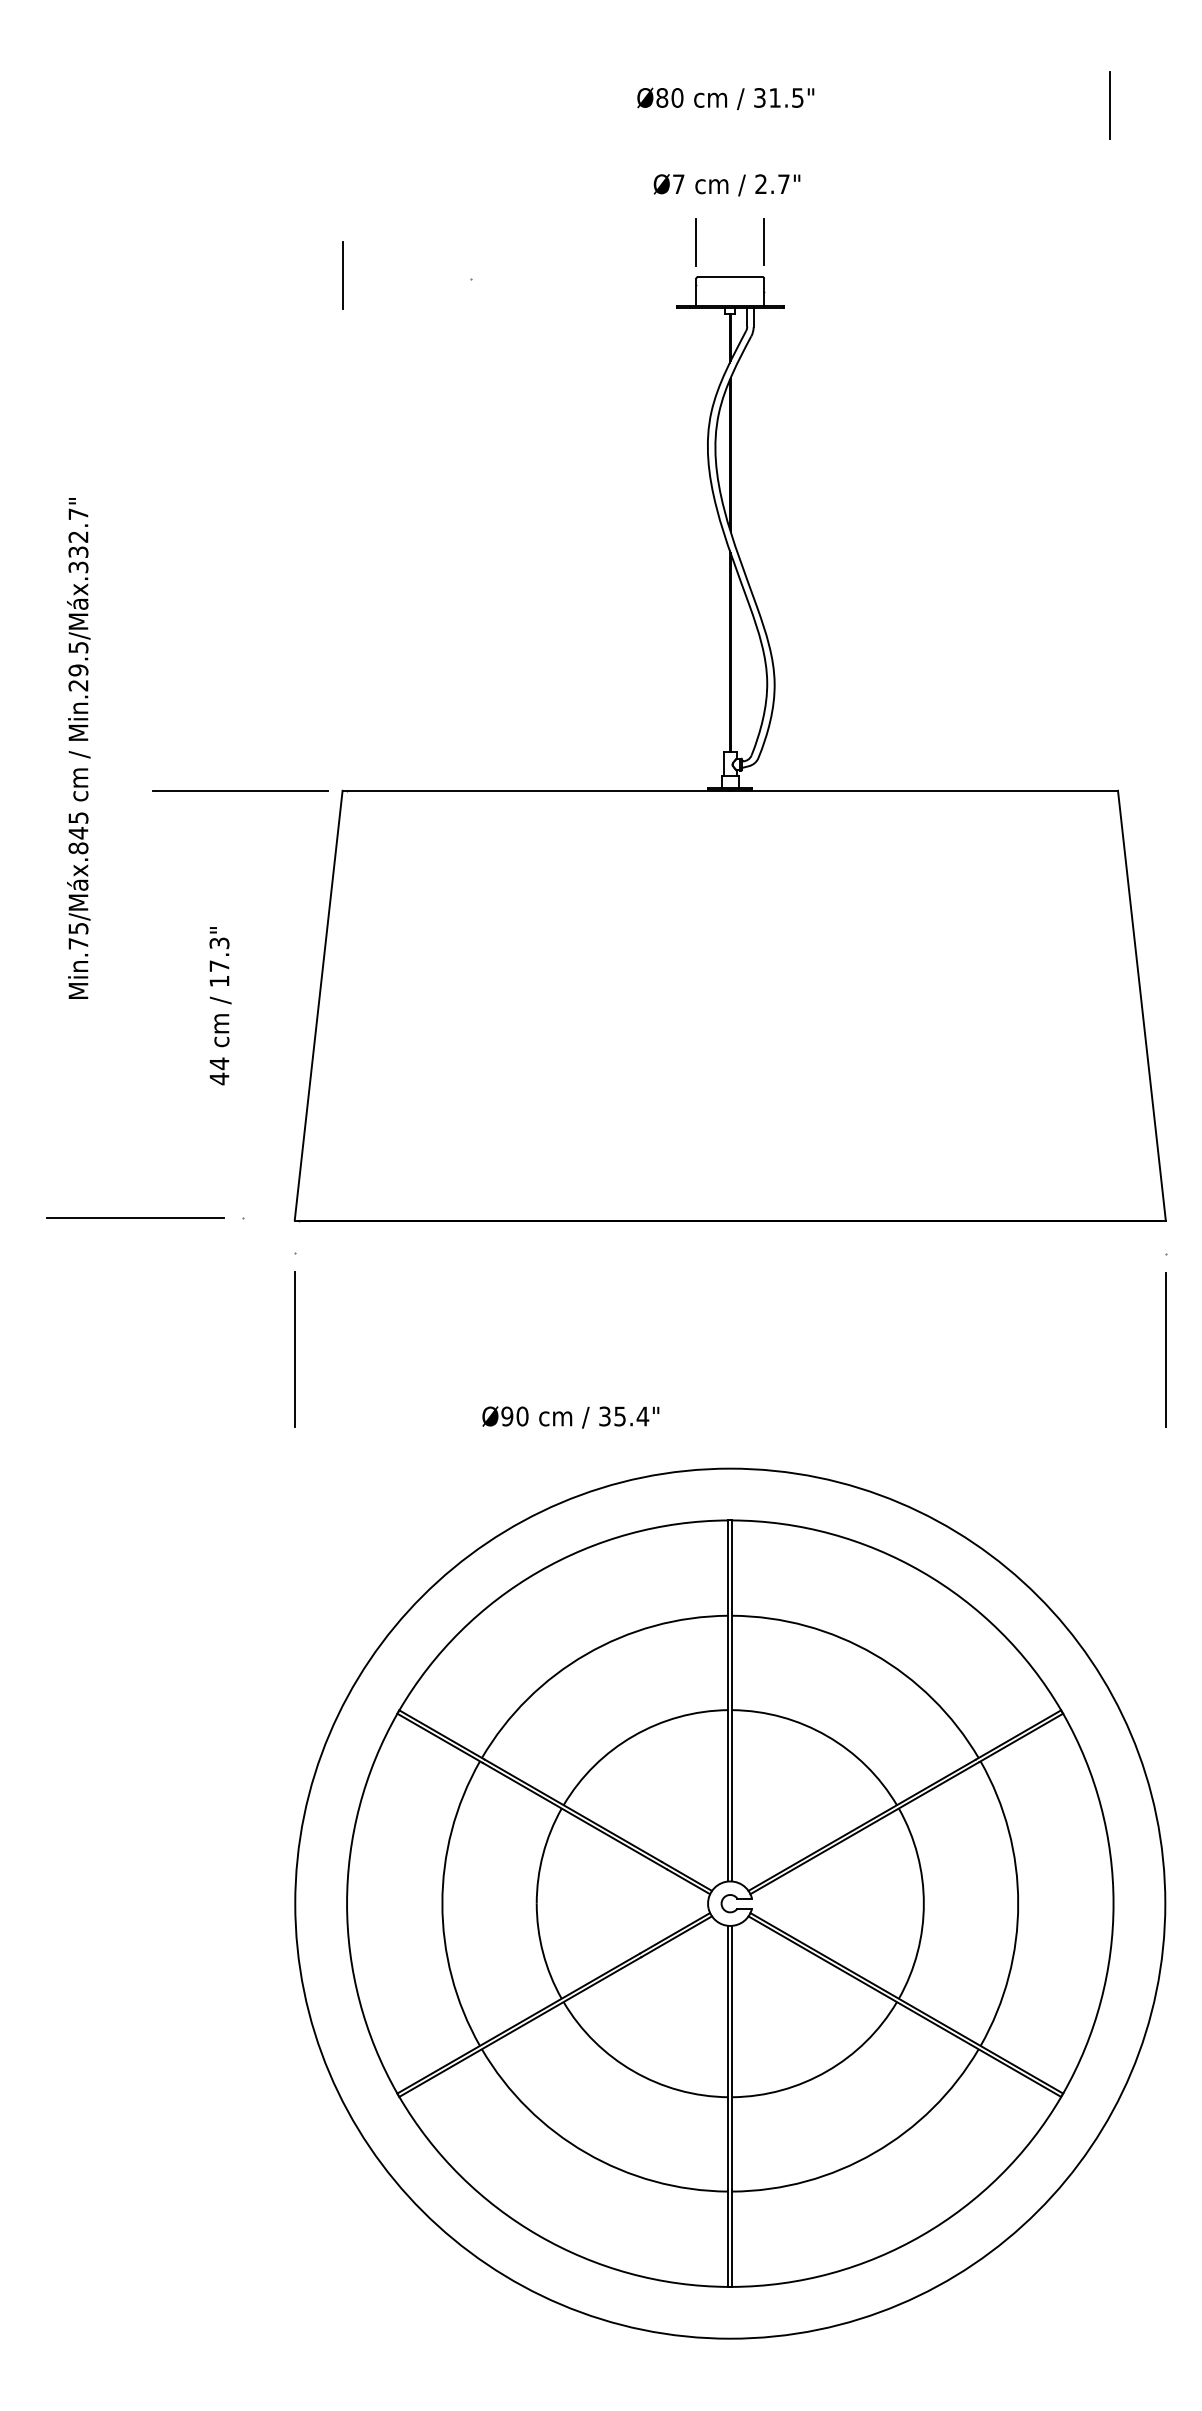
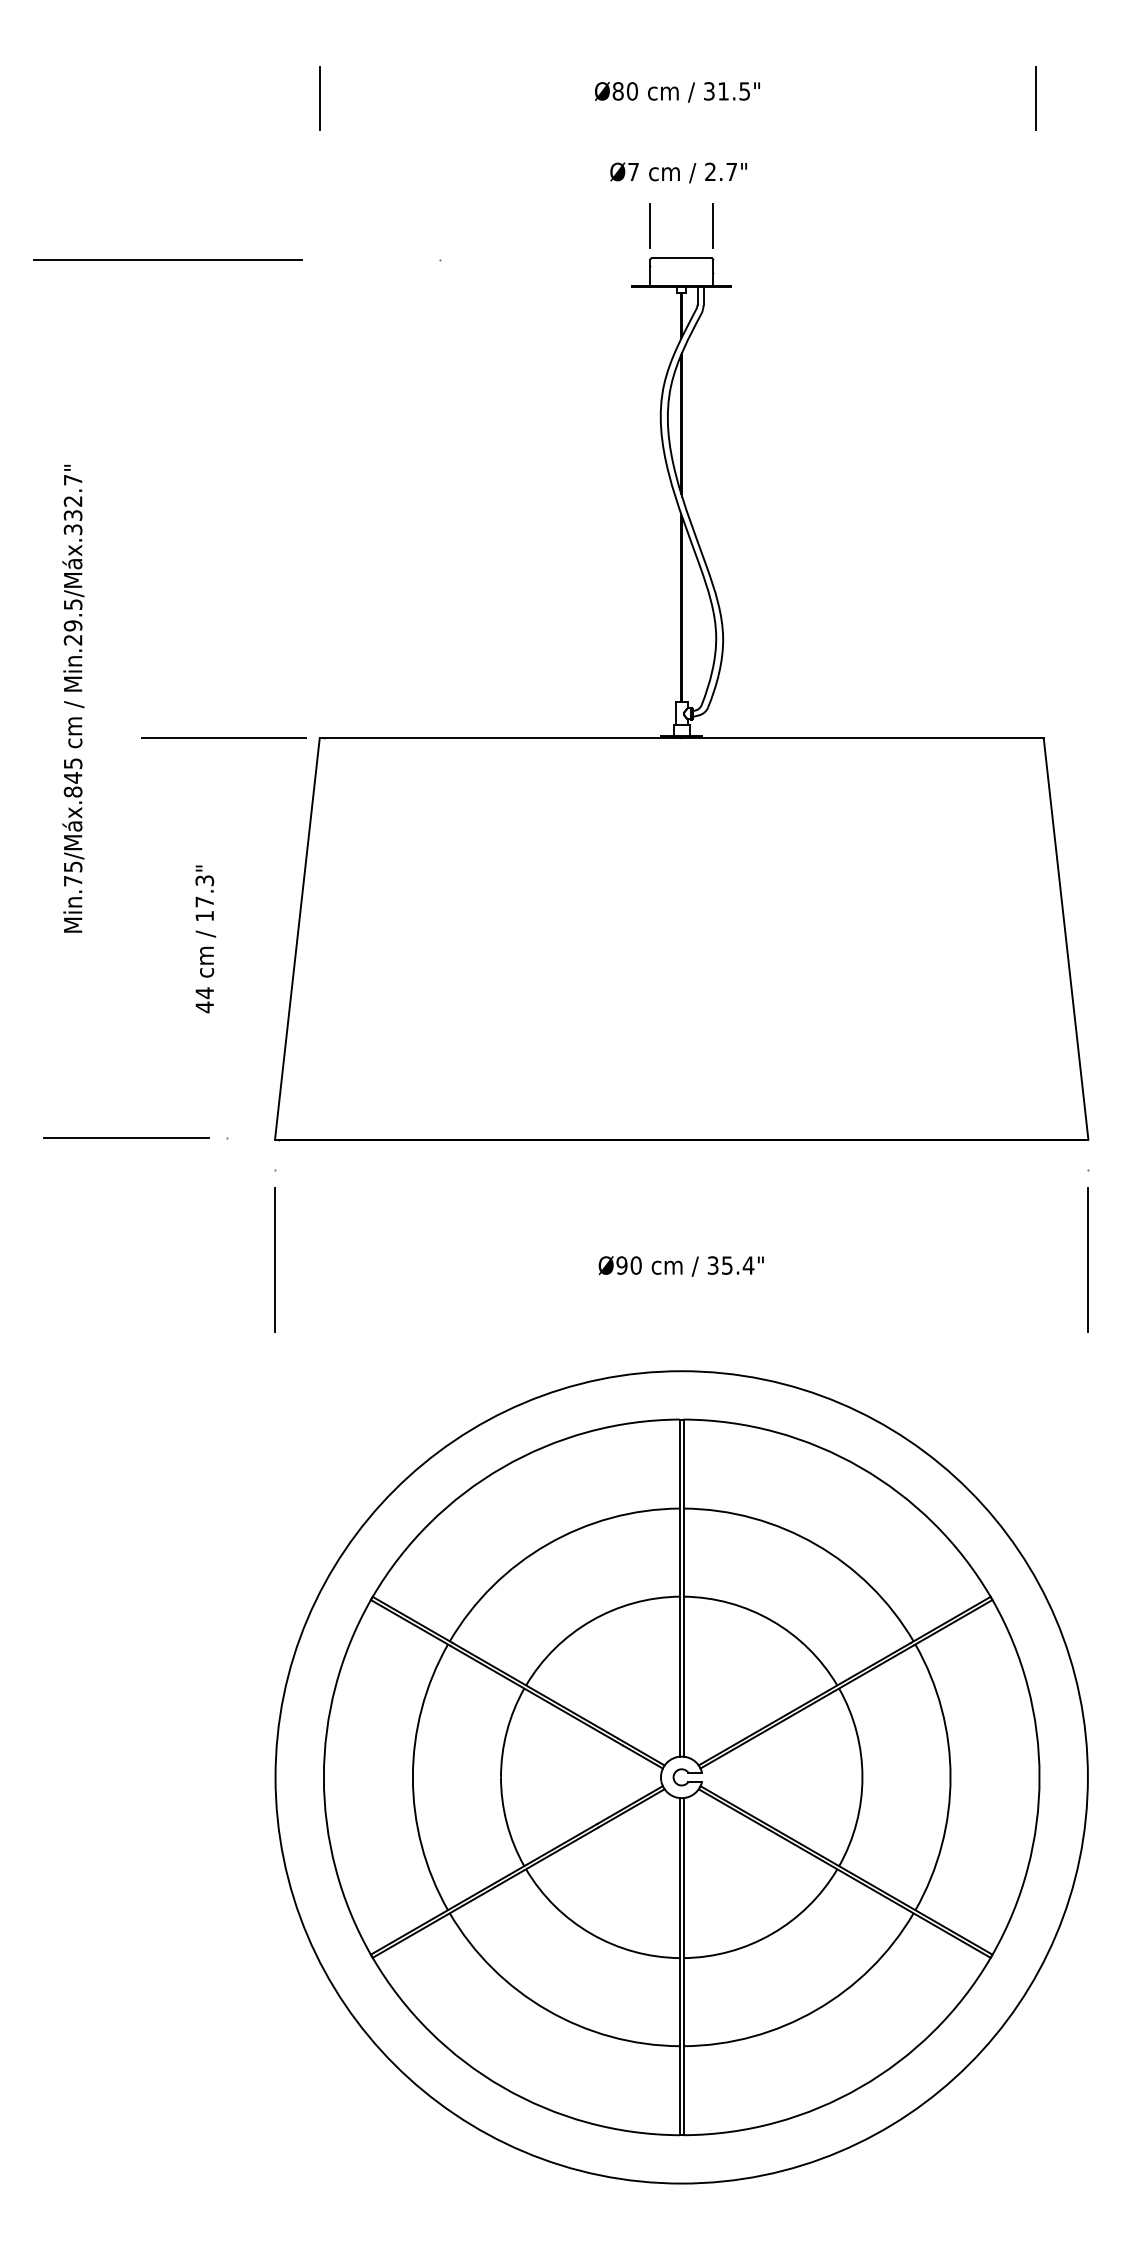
line: (342, 275) -> (319, 98), moved
line: (180, 278) -> (168, 259), added
text: (570, 1417) -> (680, 1266), moved

